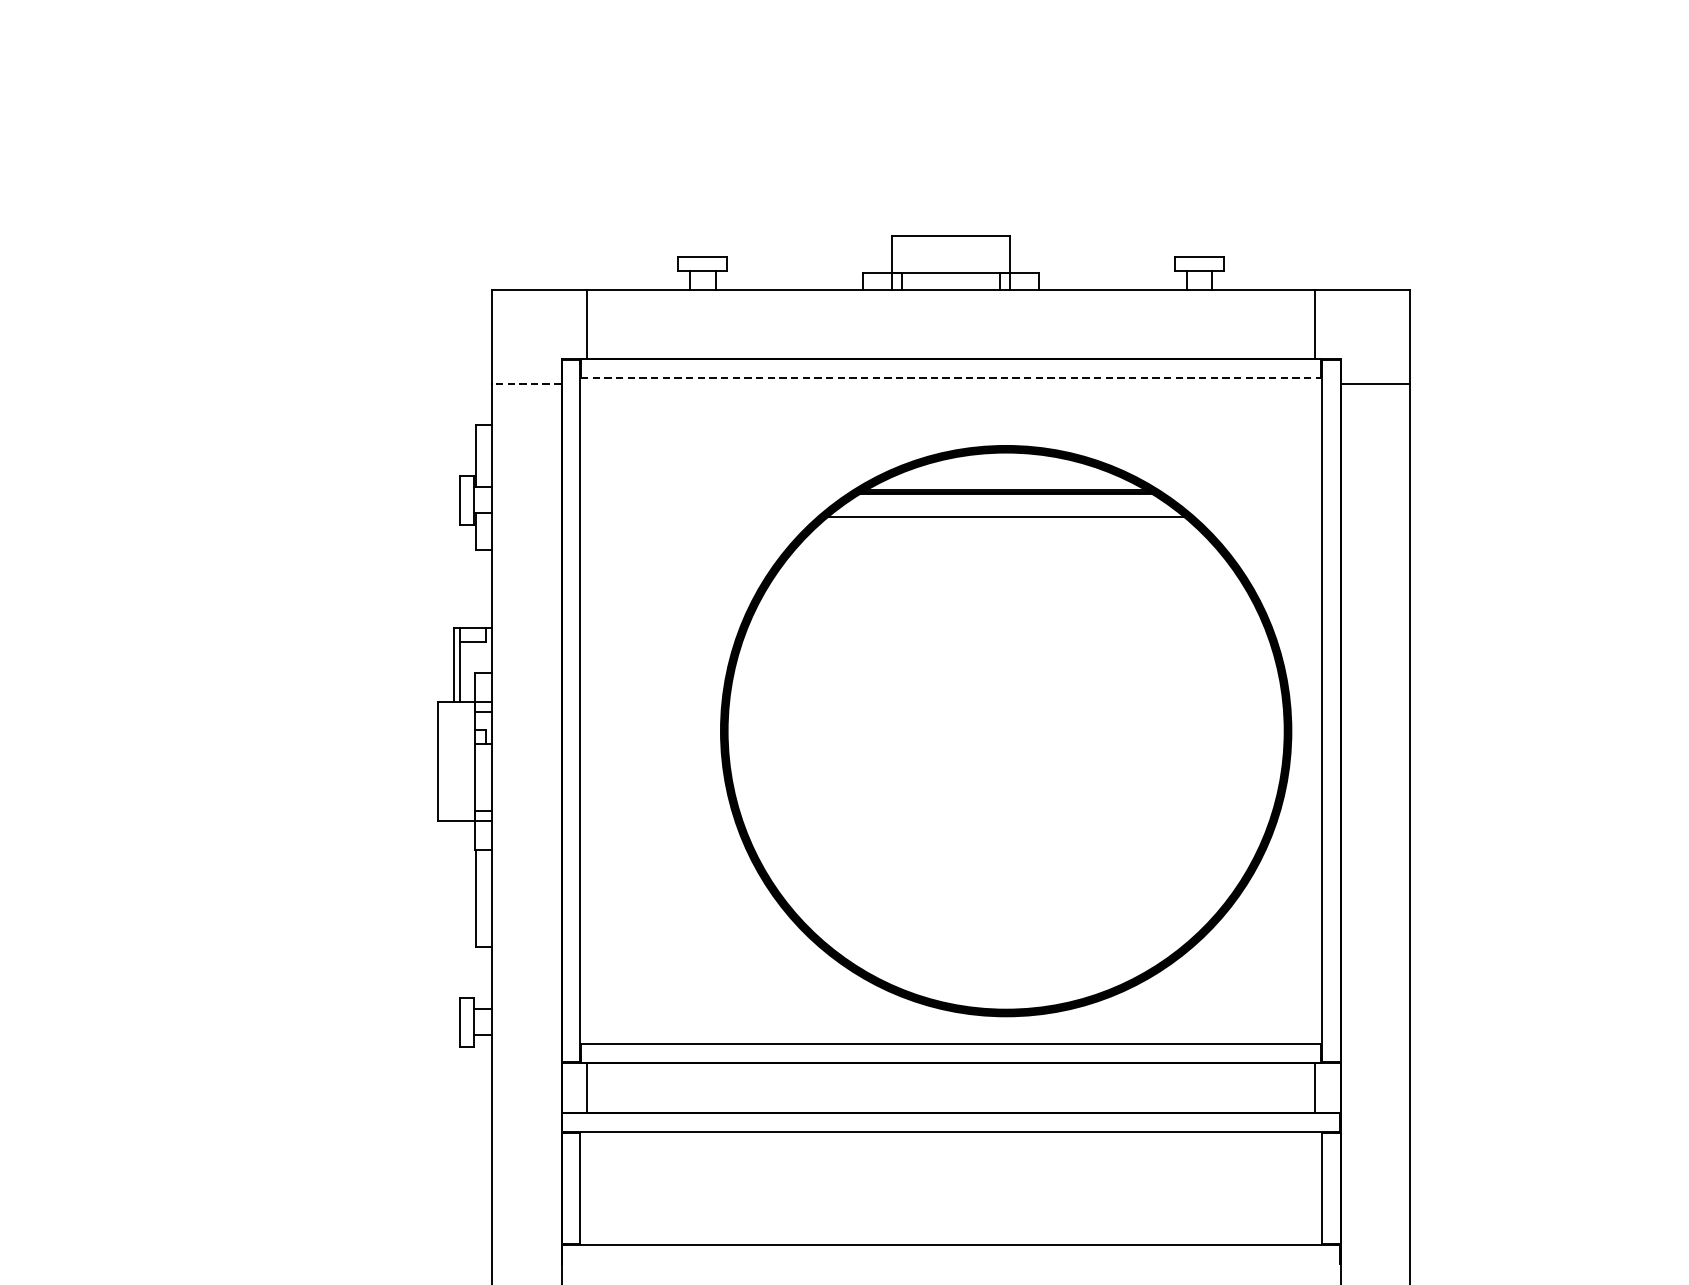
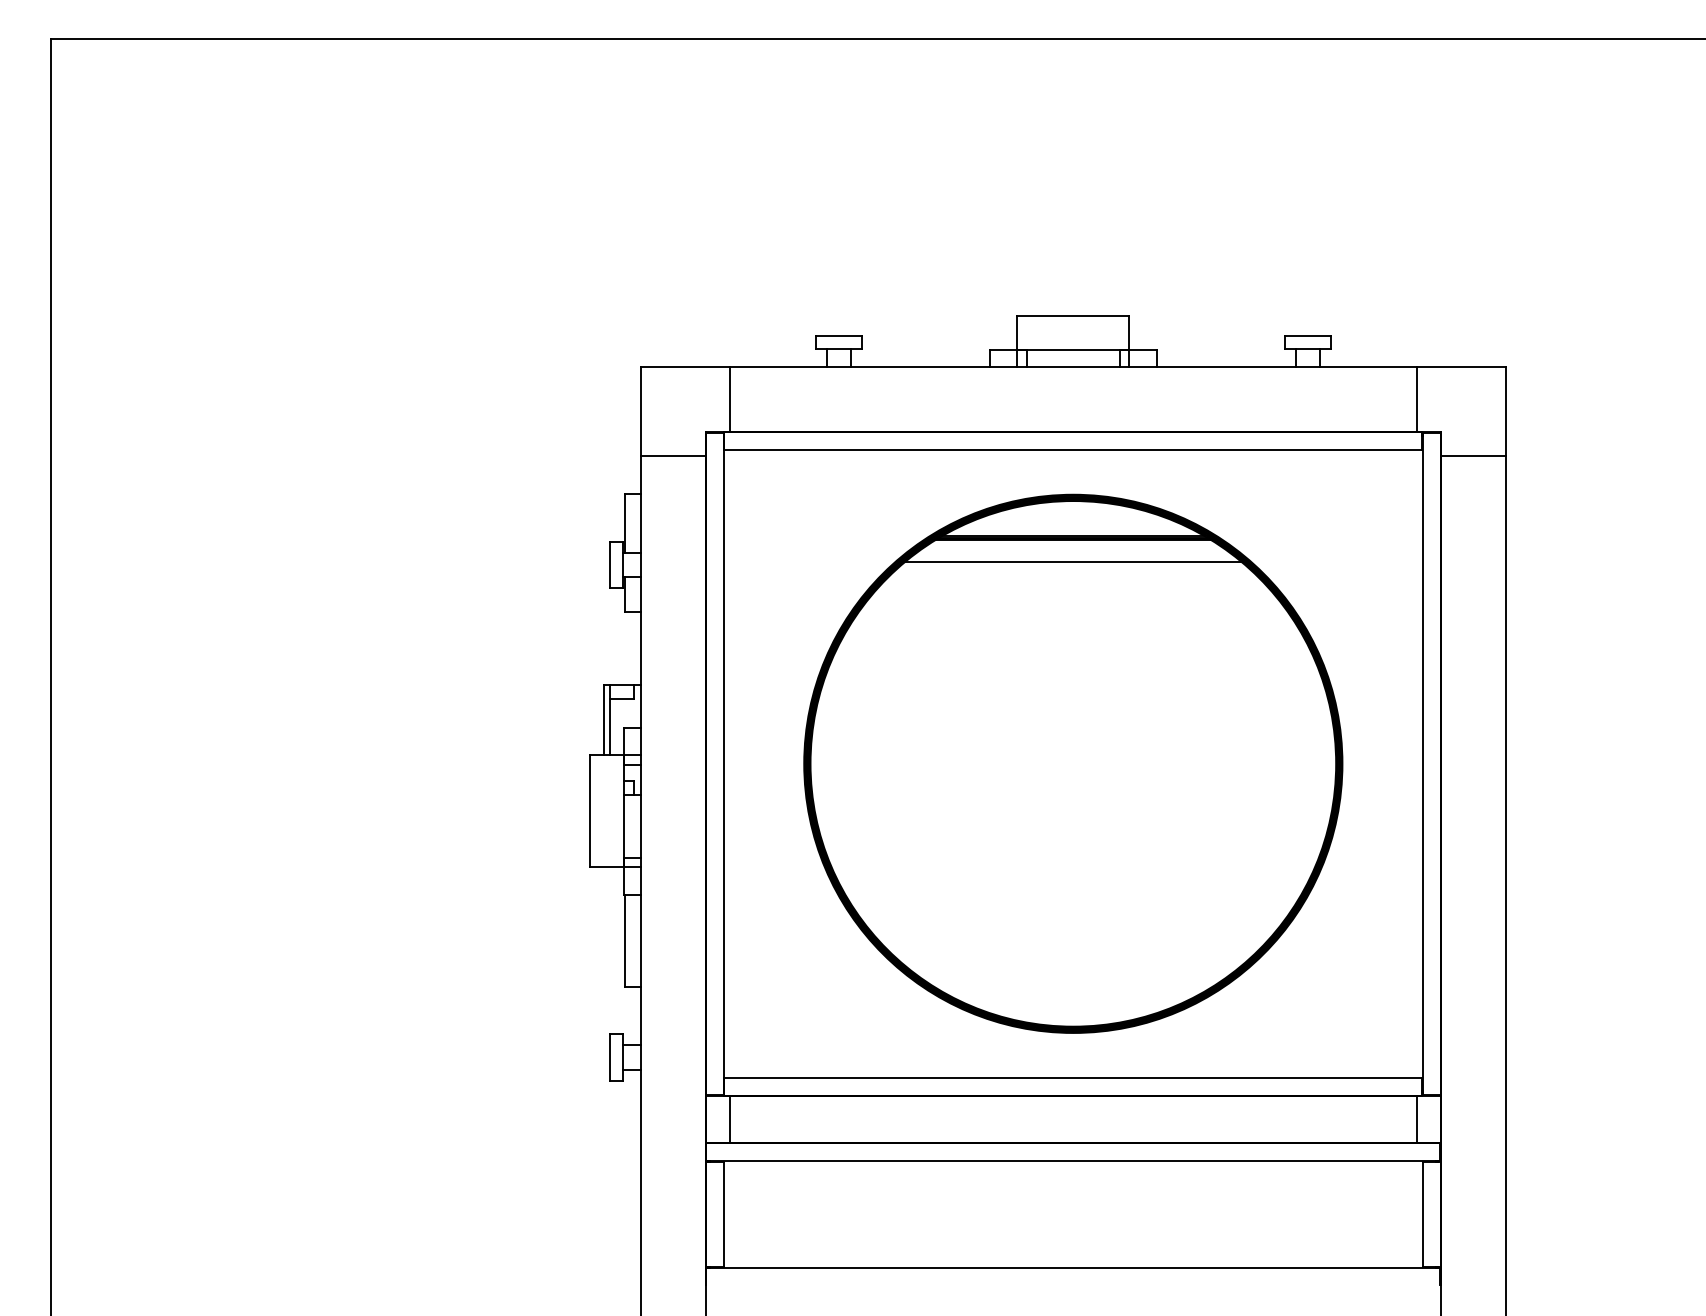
line: (951, 377) -> (1073, 449), dashed -> solid
line: (527, 384) -> (673, 455), dashed -> solid
part: (1006, 730) -> (1073, 763), moved

